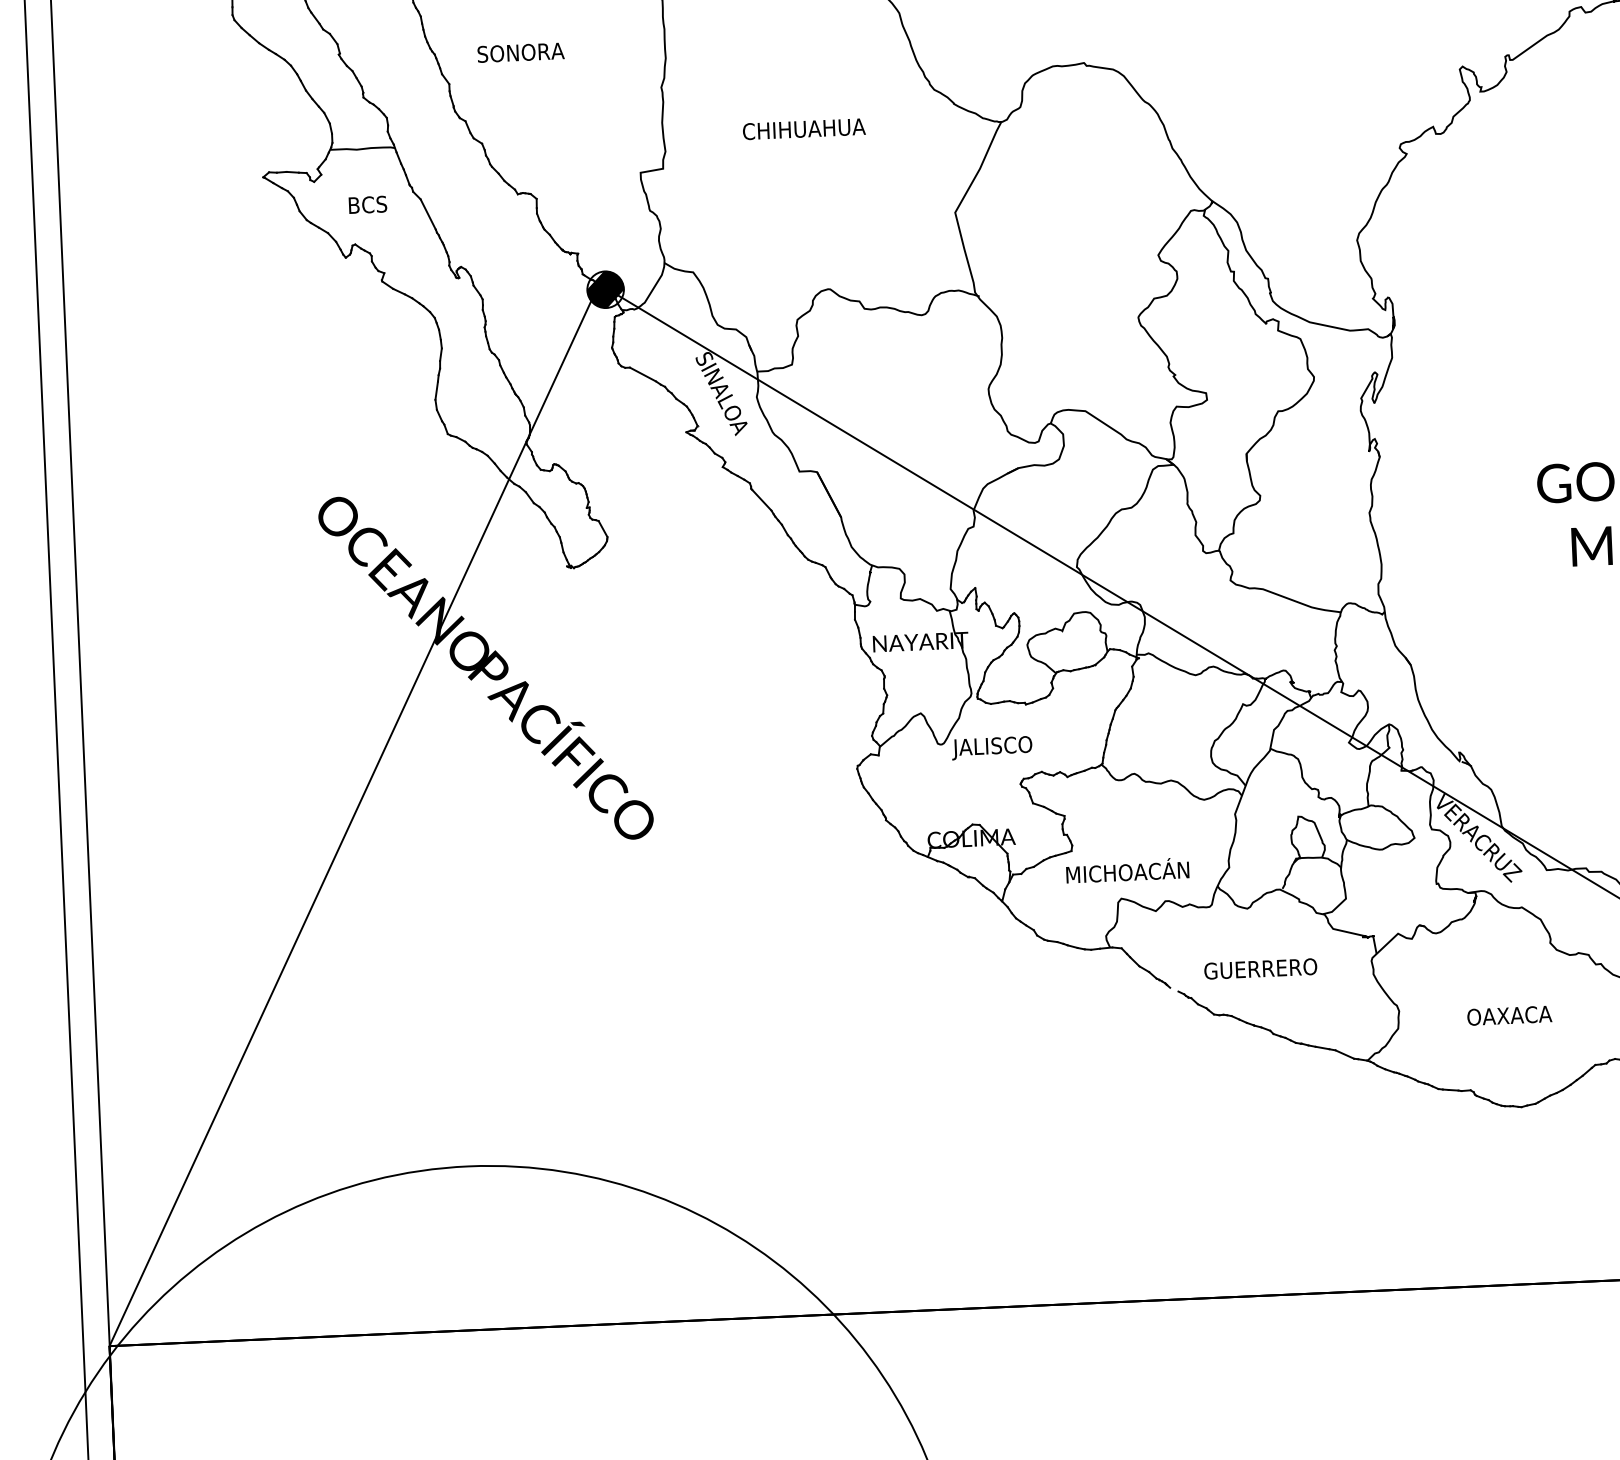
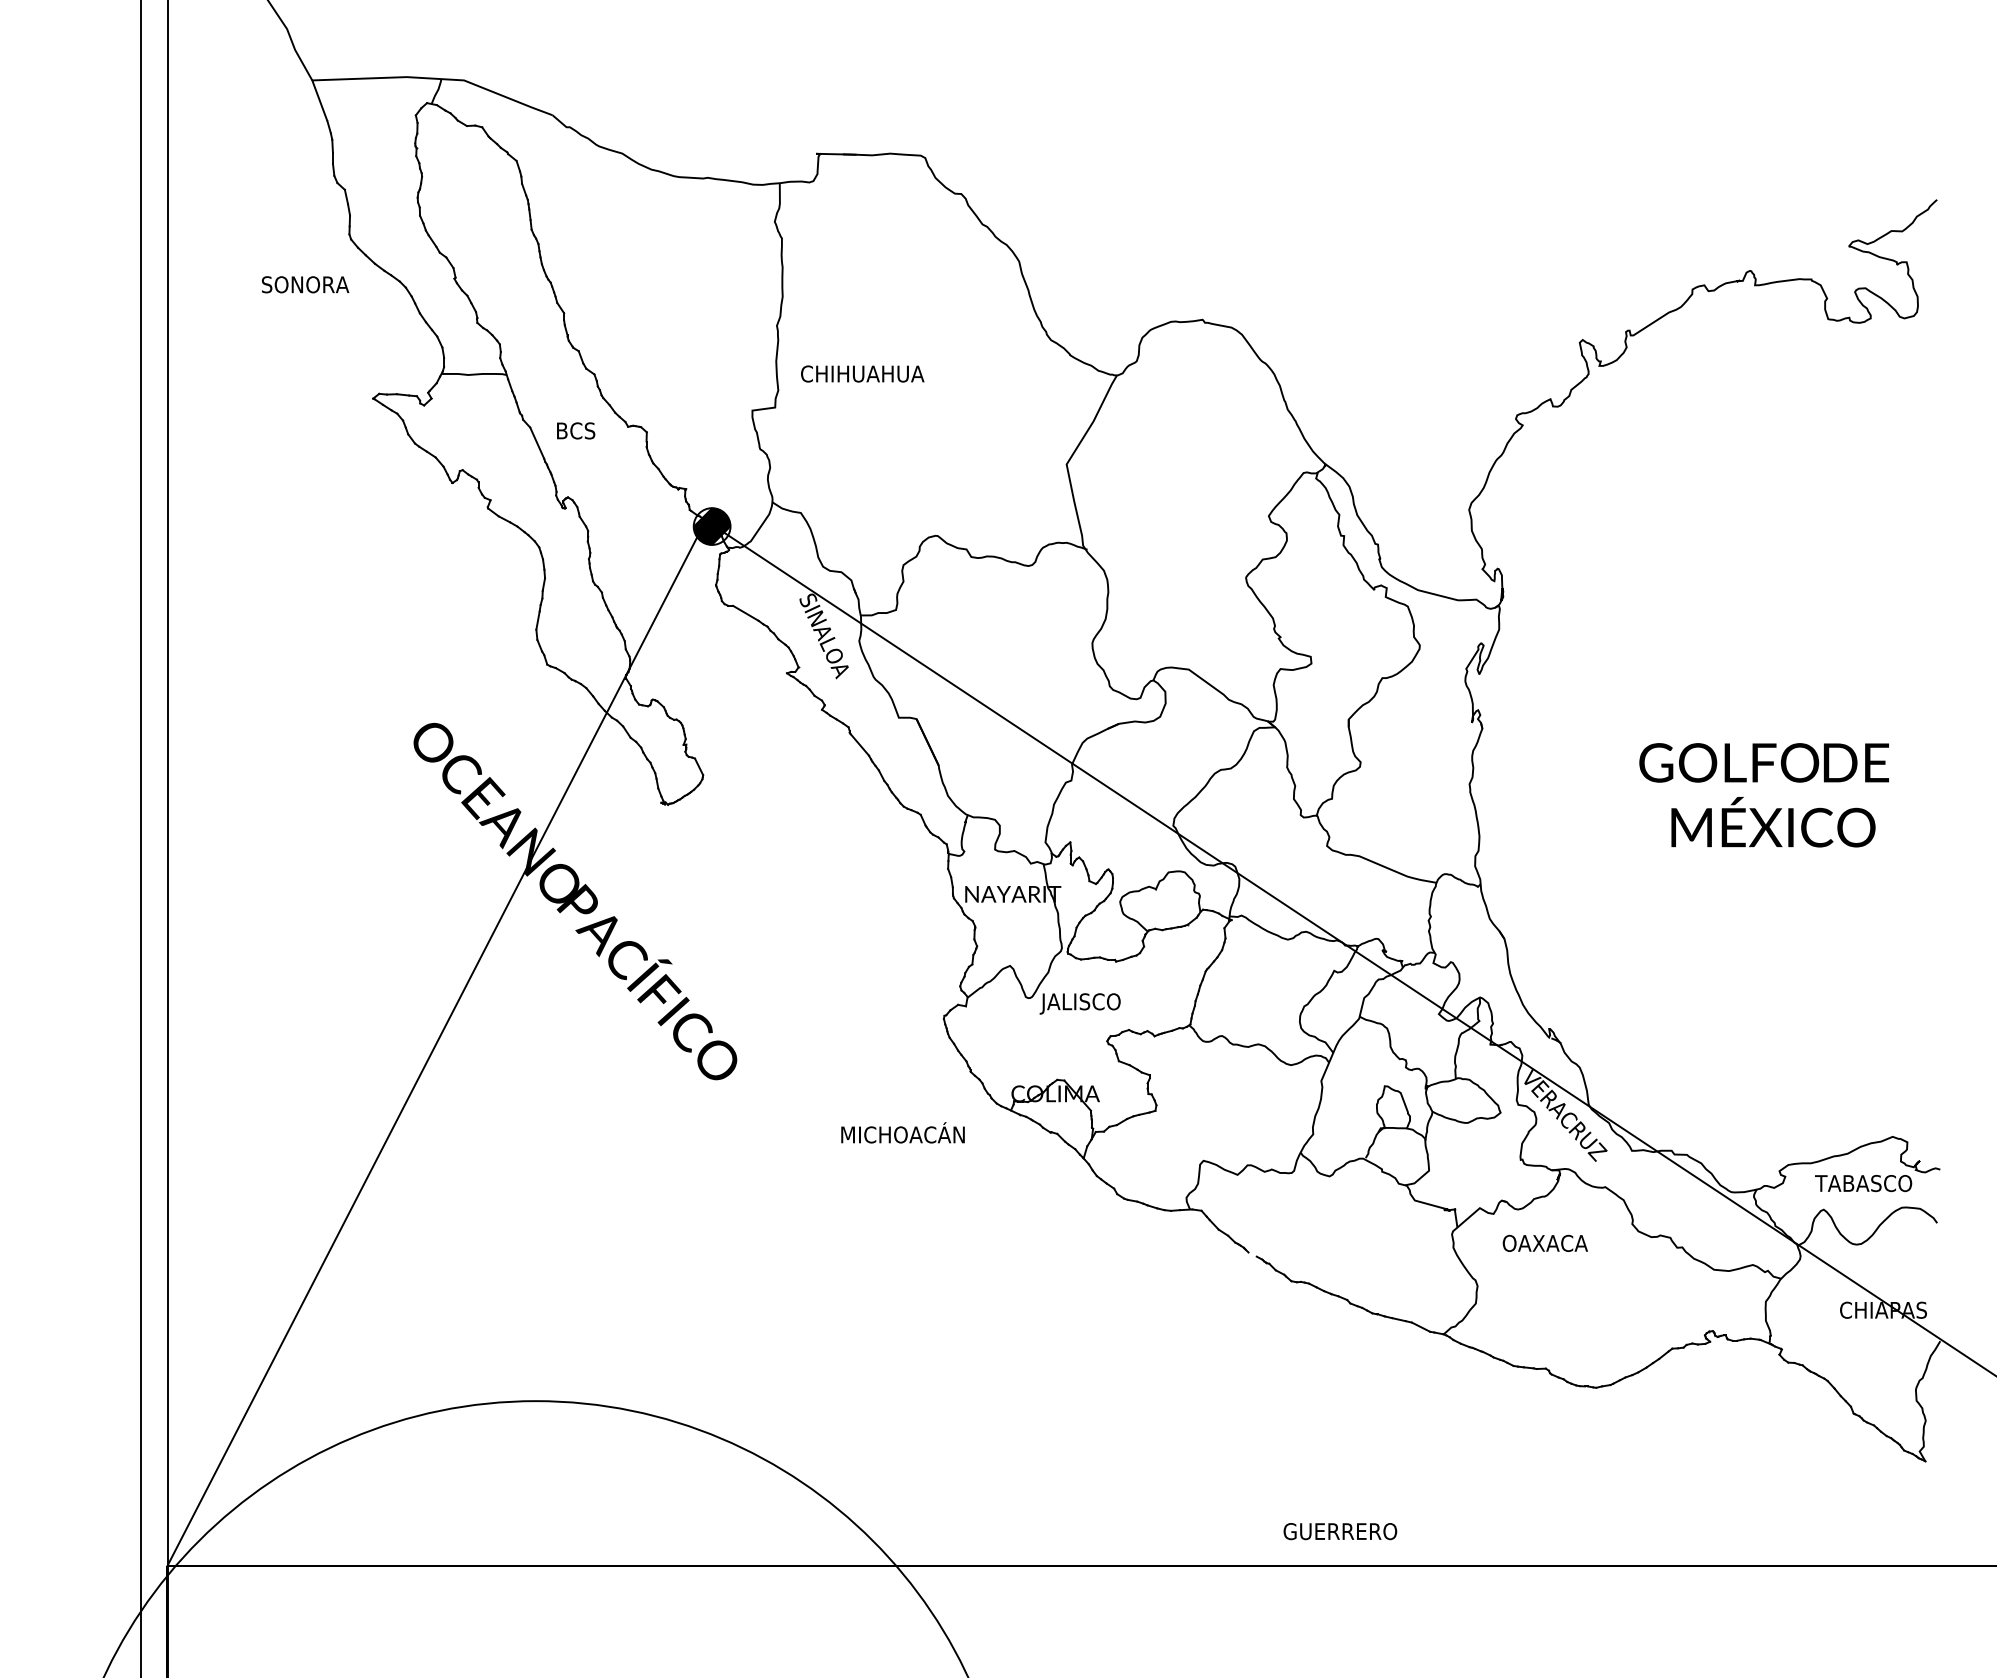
text: (520, 52) -> (305, 284), moved
text: (804, 128) -> (862, 373), moved
text: (368, 204) -> (576, 430), moved
text: (1127, 870) -> (902, 1132), moved
text: (1260, 968) -> (1340, 1531), moved
text: (1508, 1014) -> (1544, 1242), moved

